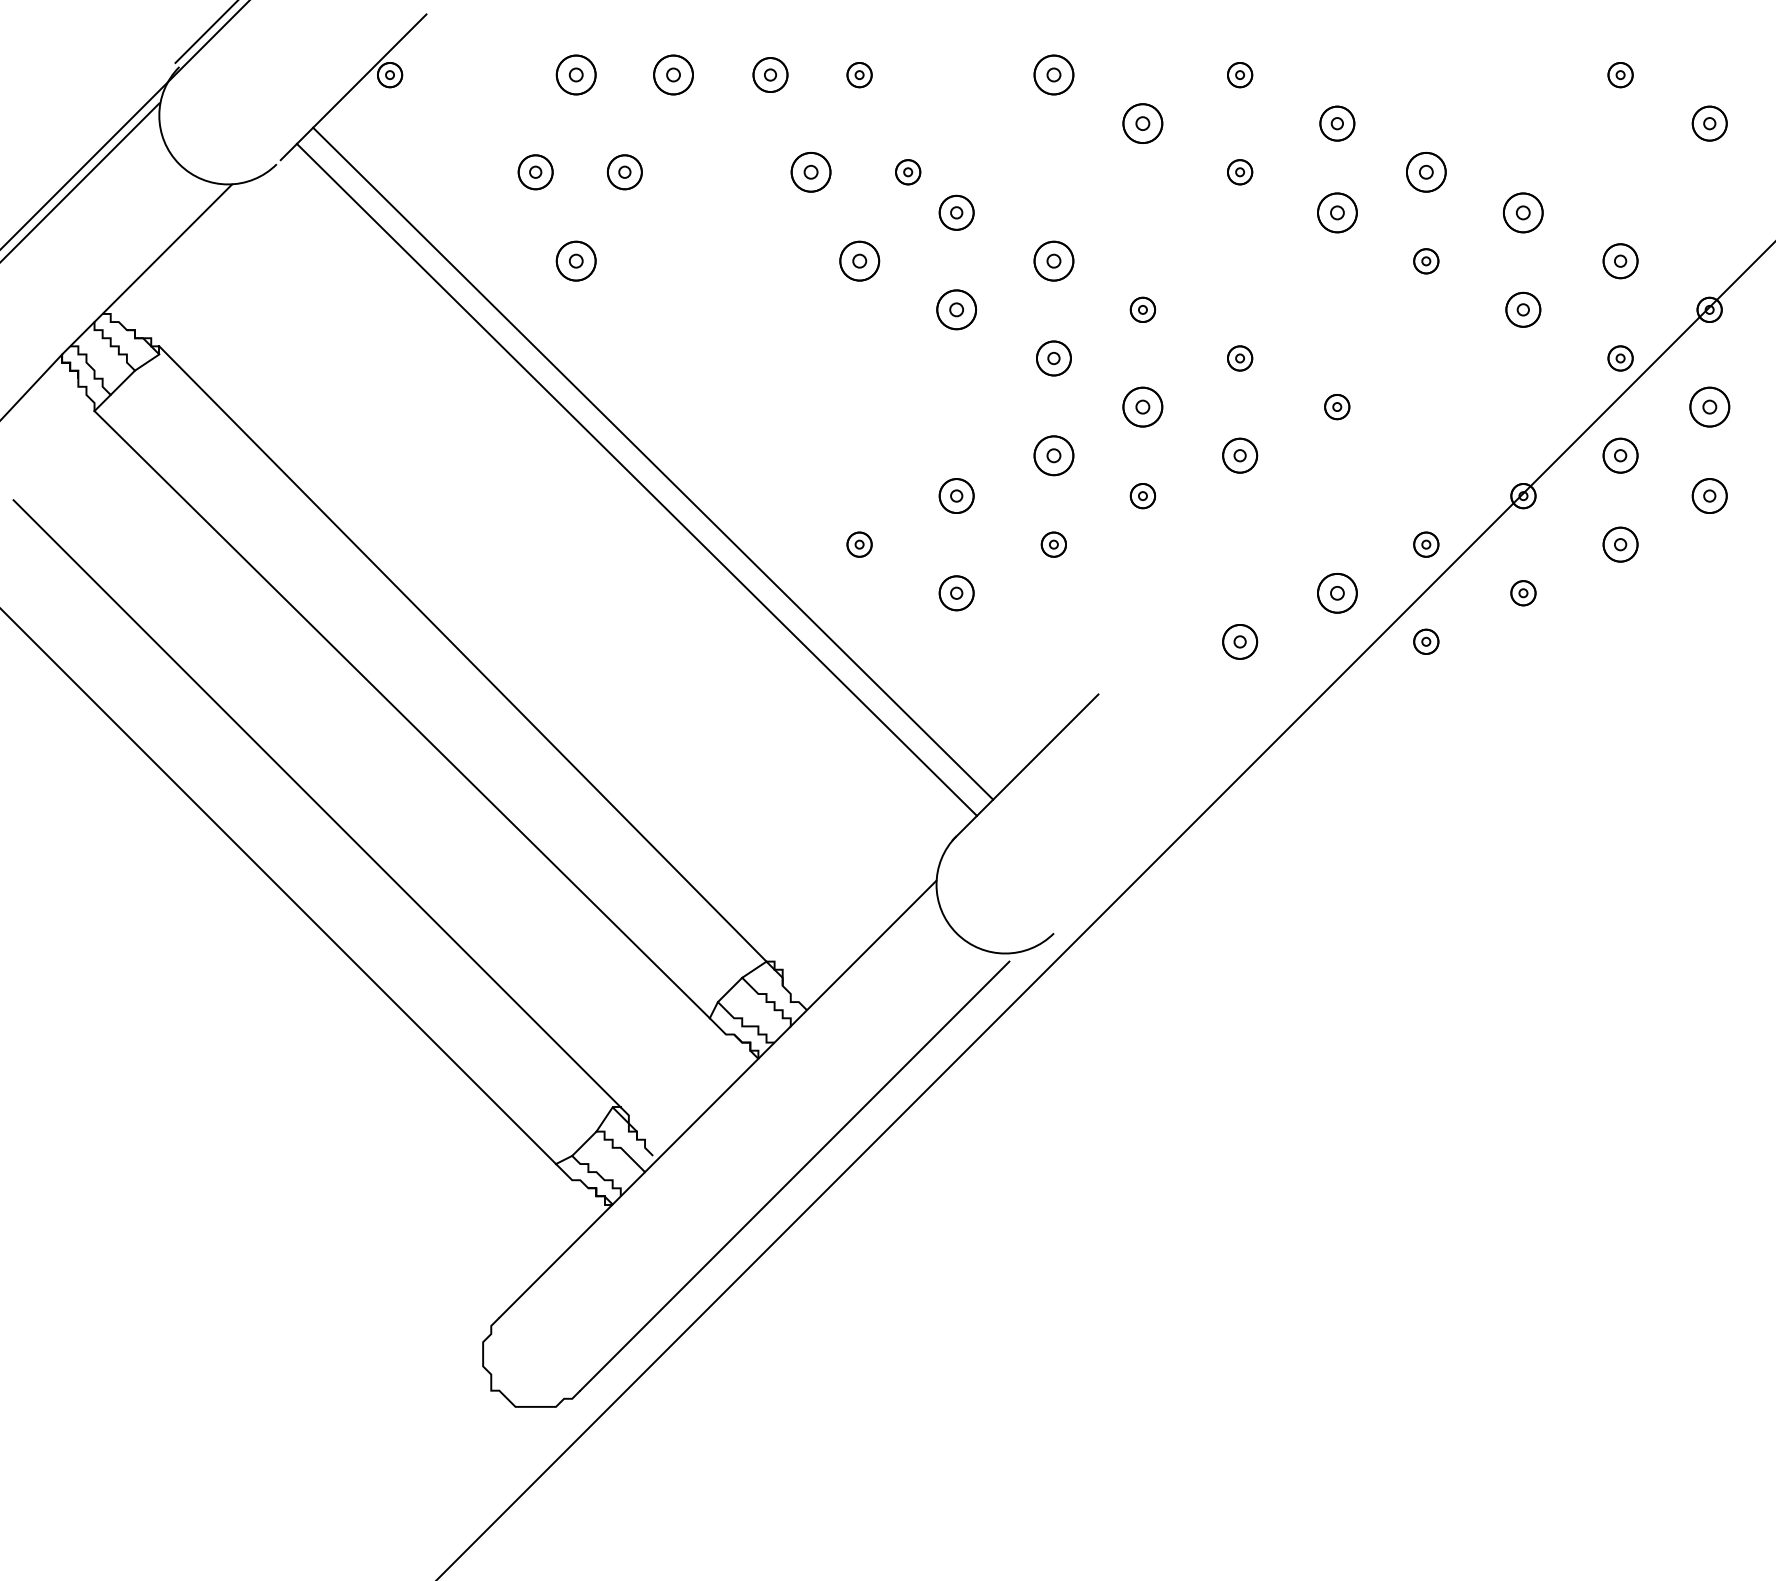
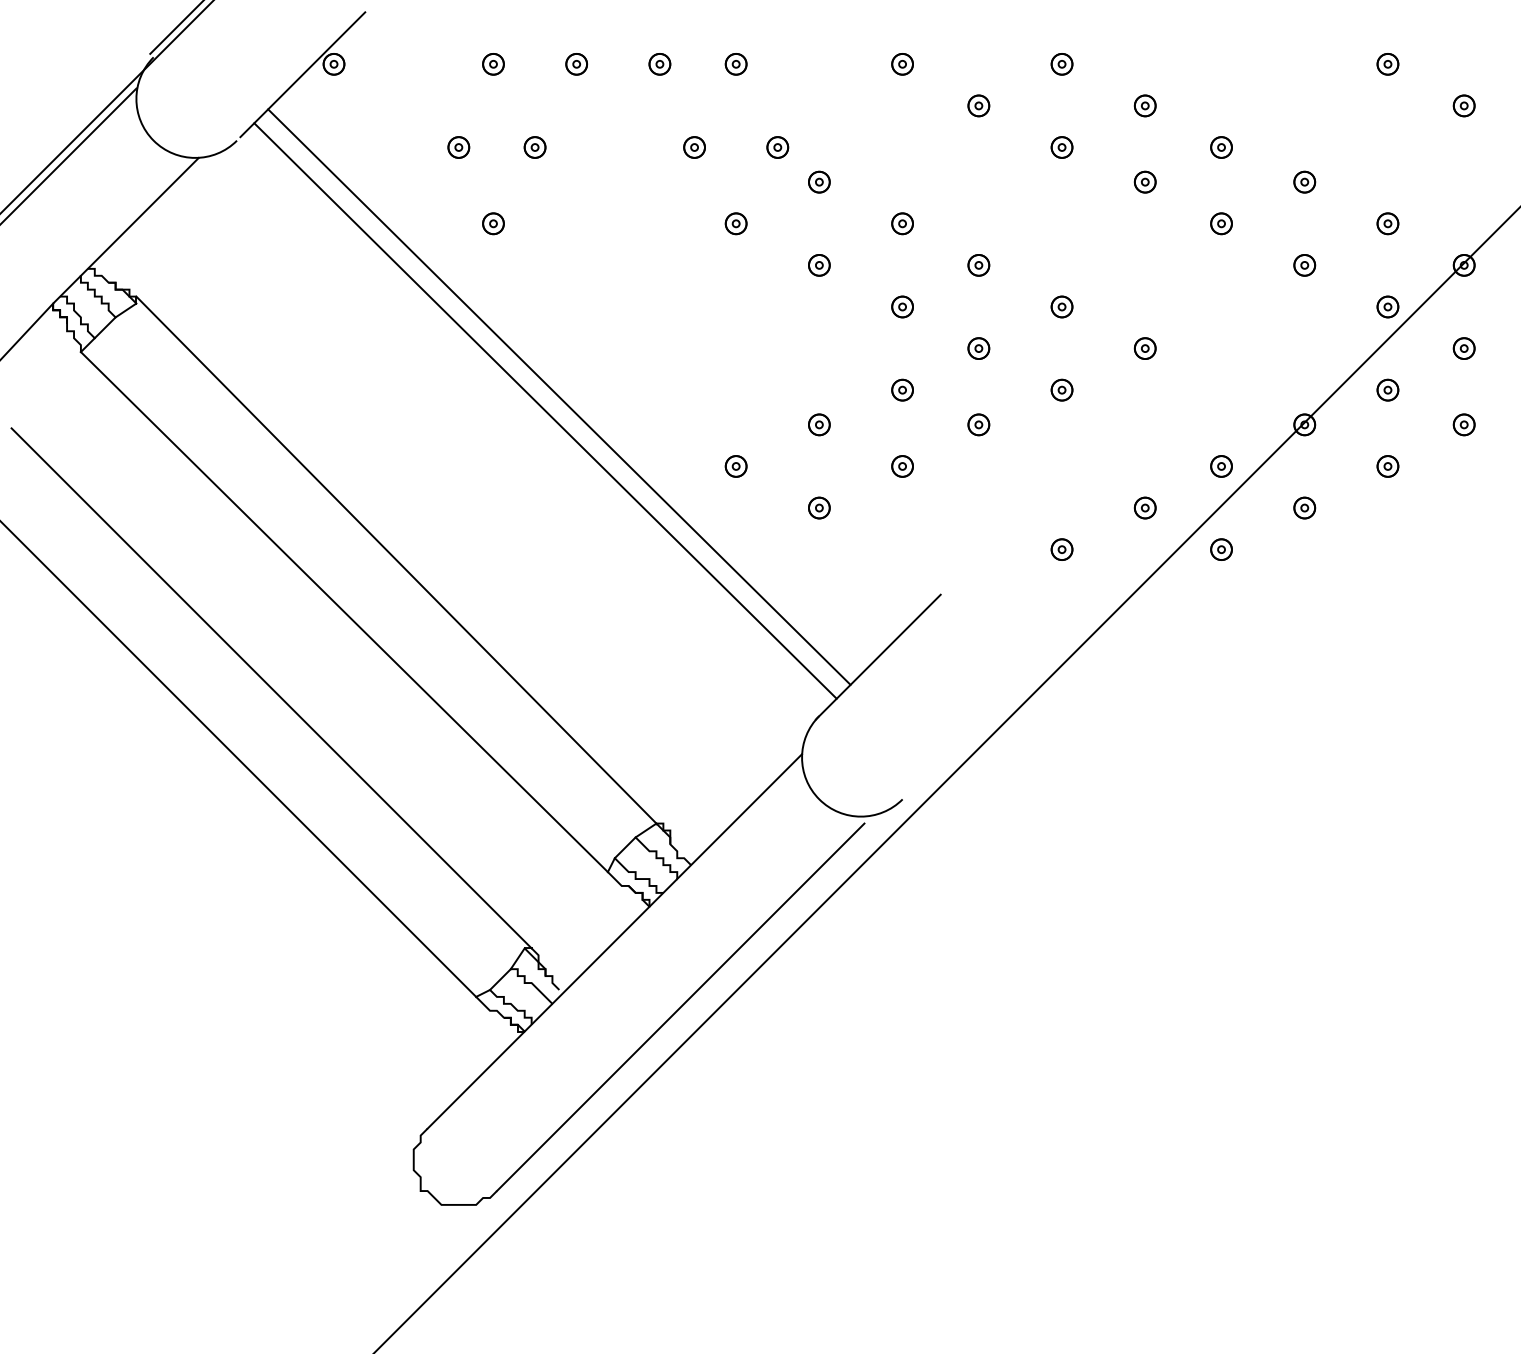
part: (576, 75) -> (493, 64), size x0.62
part: (673, 75) -> (576, 64), size x0.62
part: (770, 75) -> (659, 64), size x0.71
part: (1053, 75) -> (902, 64), size x0.62
part: (1142, 123) -> (978, 105), size x0.62
part: (1336, 123) -> (1144, 105), size x0.71
part: (1708, 123) -> (1463, 105), size x0.71
part: (535, 172) -> (458, 147), size x0.71
part: (624, 172) -> (534, 147), size x0.71
part: (810, 172) -> (694, 147), size x0.62
part: (1426, 172) -> (1221, 147), size x0.62
part: (956, 211) -> (819, 181), size x0.71
part: (1336, 211) -> (1144, 181), size x0.62
part: (1523, 211) -> (1304, 181), size x0.62
part: (576, 260) -> (493, 223), size x0.62
part: (858, 260) -> (735, 223), size x0.62
part: (1053, 260) -> (902, 223), size x0.62
part: (1620, 260) -> (1387, 223), size x0.71
part: (956, 310) -> (819, 265), size x0.62
part: (1523, 310) -> (1304, 265), size x0.71
part: (1053, 357) -> (902, 306), size x0.71
part: (1142, 406) -> (978, 348), size x0.62
part: (1708, 406) -> (1463, 348), size x0.62
part: (1053, 454) -> (902, 389), size x0.62
part: (1239, 454) -> (1061, 389), size x0.71
part: (1620, 454) -> (1387, 389), size x0.71
part: (956, 495) -> (819, 424), size x0.71
part: (1708, 495) -> (1463, 424), size x0.71
part: (1620, 544) -> (1387, 466), size x0.71
part: (956, 592) -> (819, 507), size x0.71
part: (1336, 592) -> (1144, 507), size x0.62
part: (1239, 641) -> (1061, 549), size x0.71

